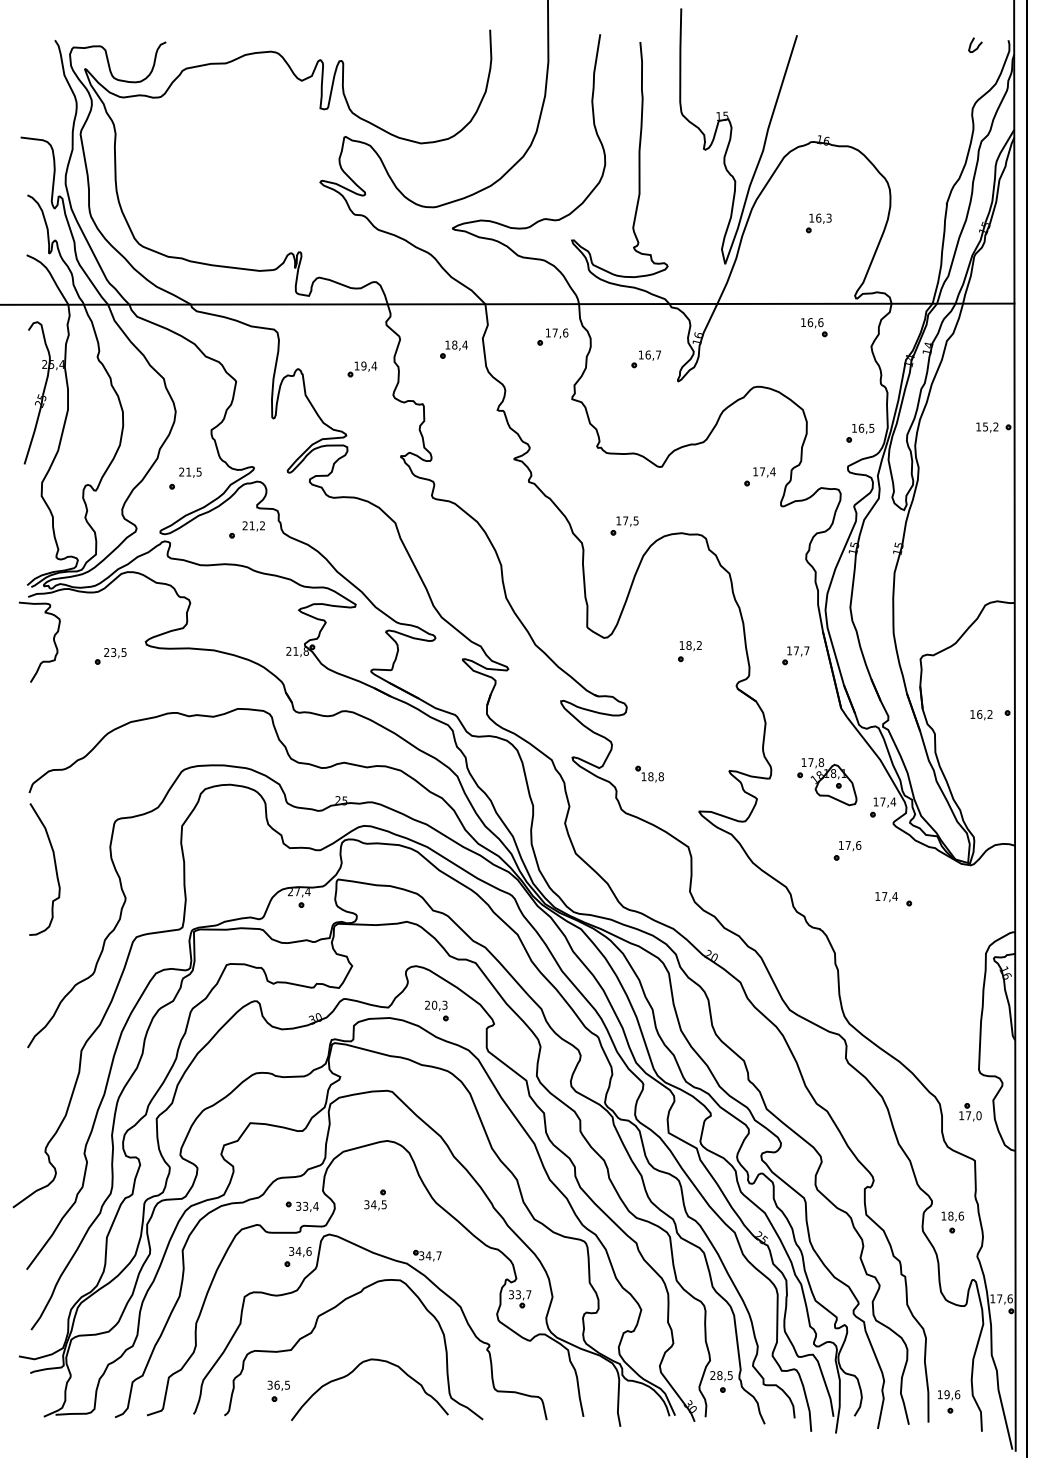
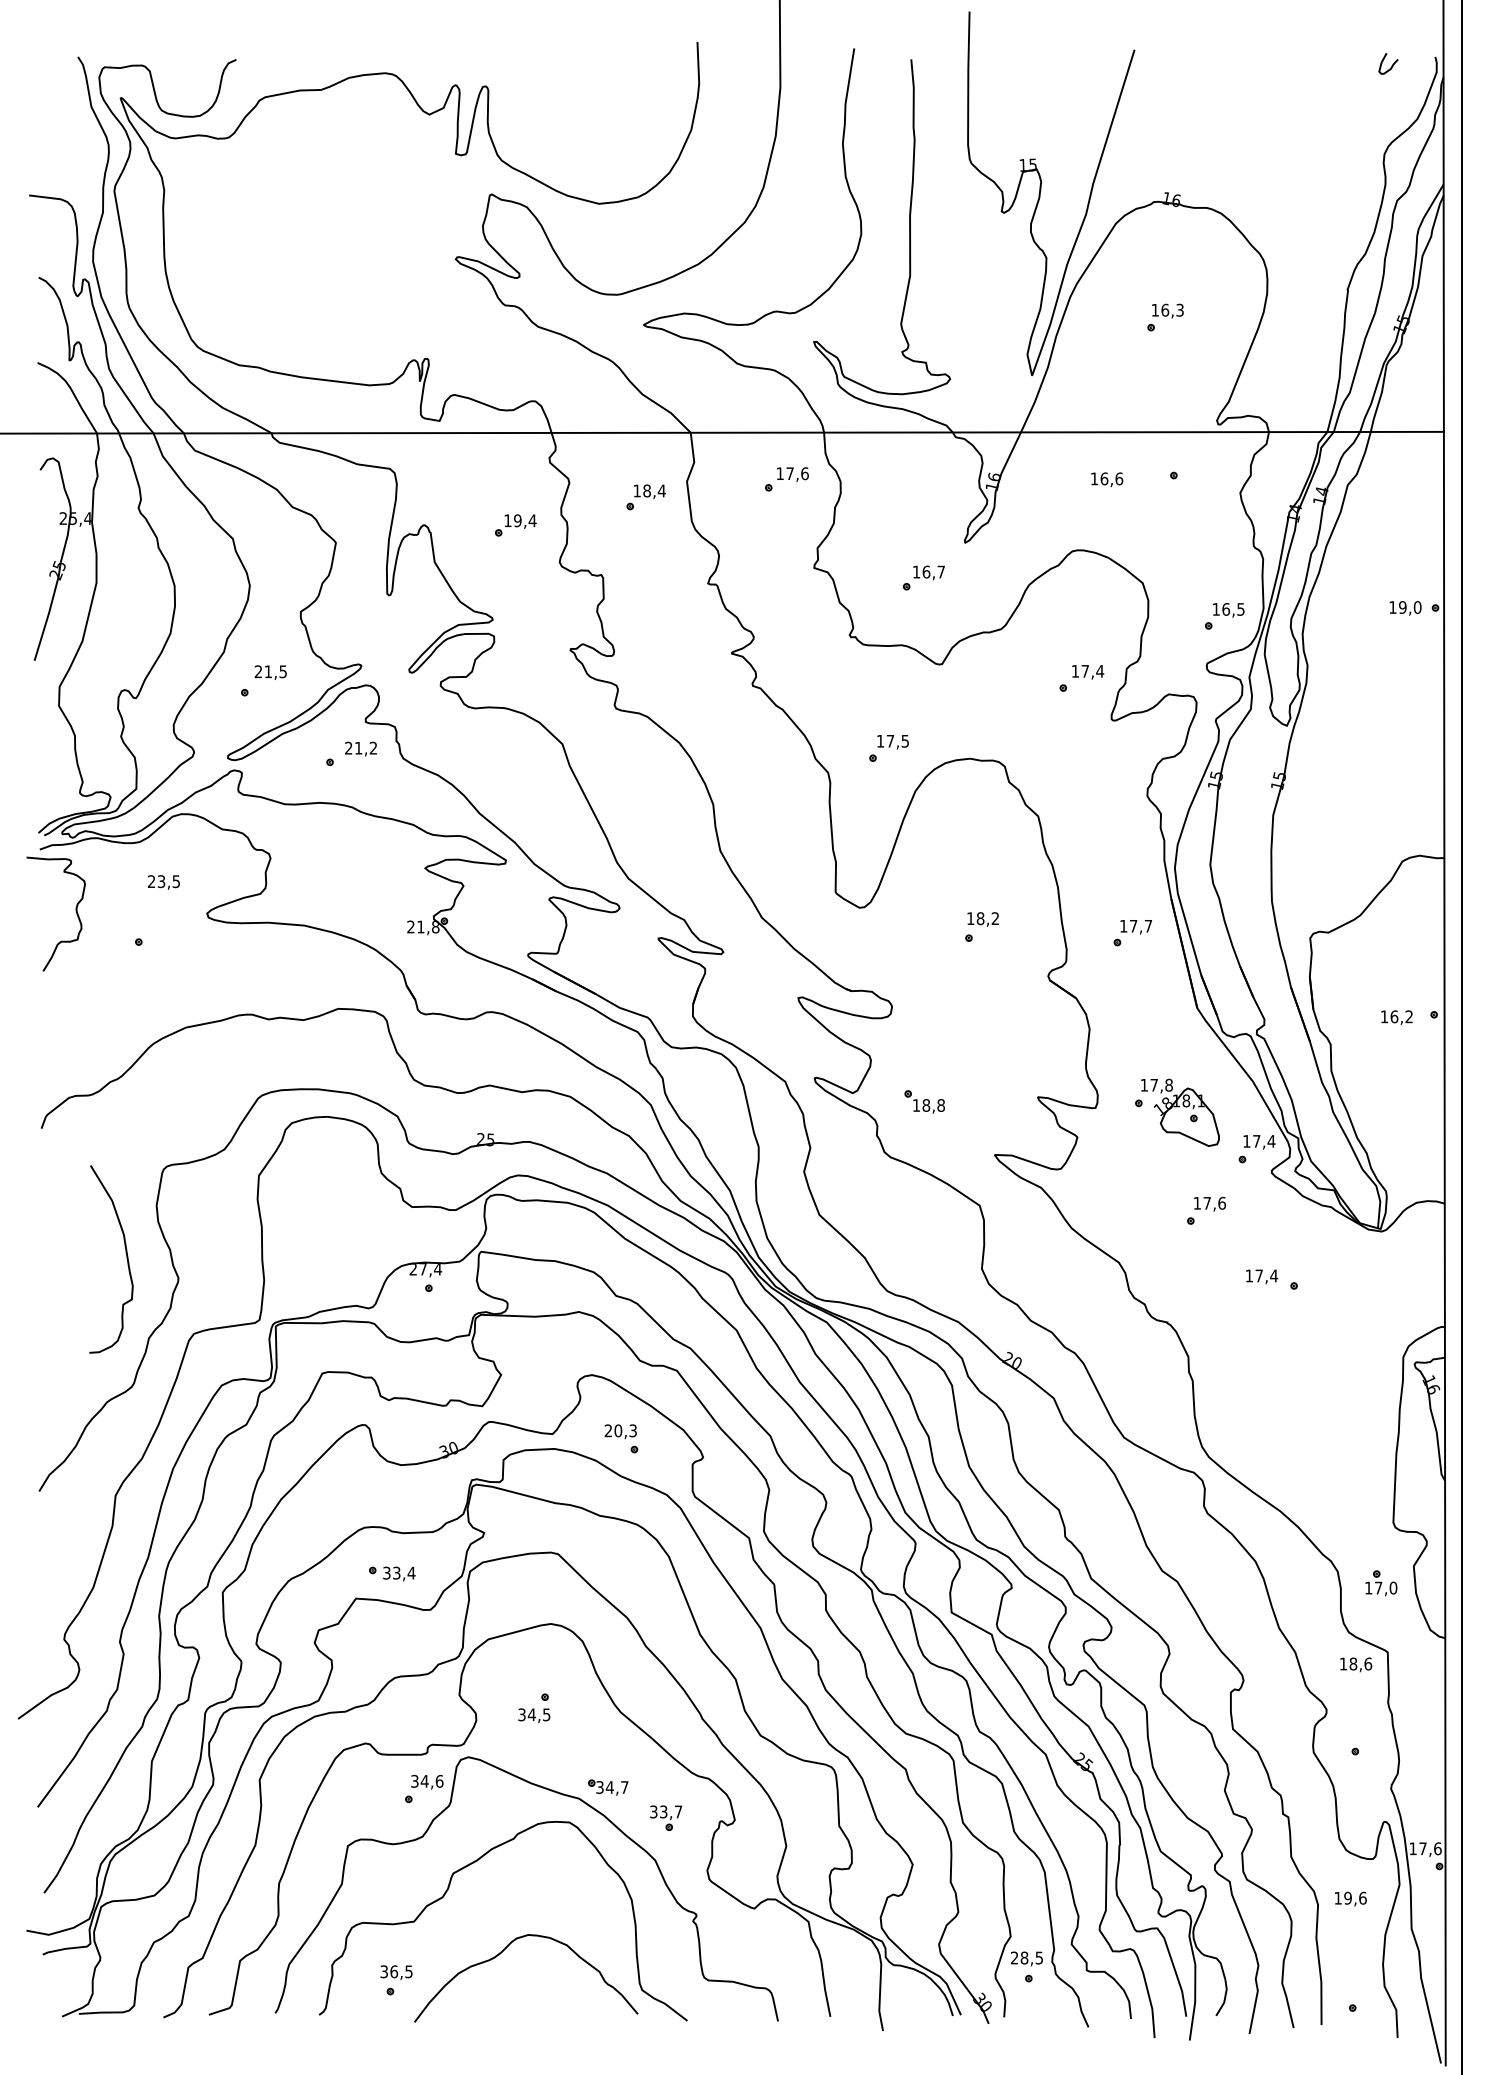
text: (812, 323) -> (1107, 479), moved
part: (646, 358) -> (923, 577), moved
text: (990, 426) -> (1410, 607), 15,2 -> 19,0
text: (115, 653) -> (163, 882), moved
curve: (55, 869) -> (126, 1259), moved
part: (302, 1206) -> (392, 1573), moved
text: (953, 1216) -> (1356, 1664), moved
part: (520, 1299) -> (666, 1818), moved
text: (948, 1394) -> (1350, 1898), moved

